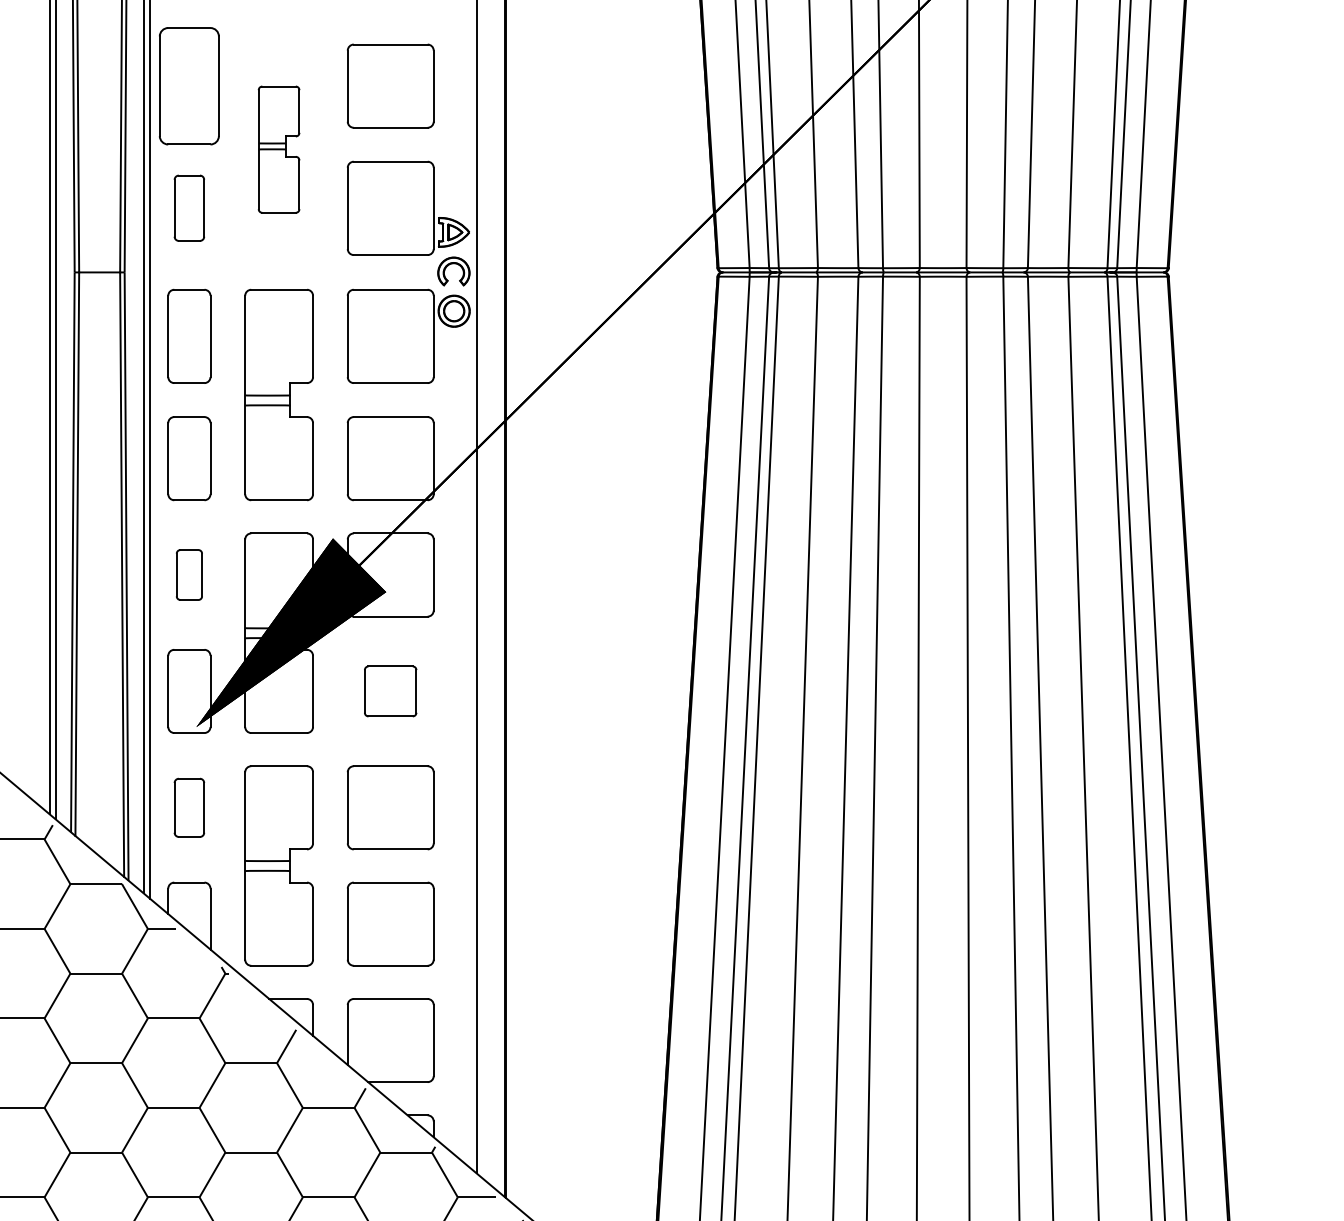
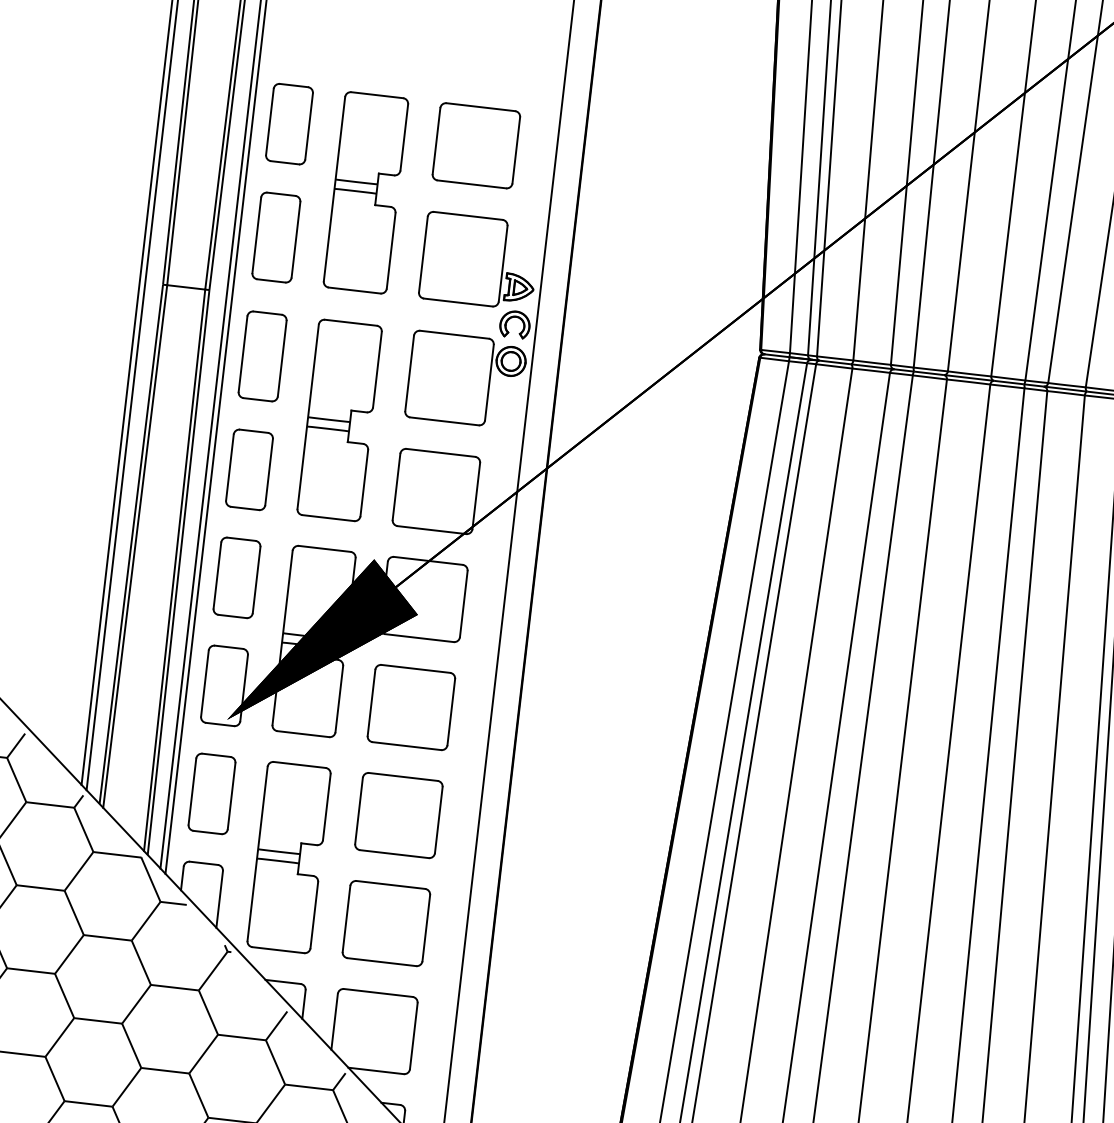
part: (189, 85) -> (289, 123), size x0.71
part: (278, 149) -> (365, 192), size x1.67
part: (189, 207) -> (276, 236), size x1.43
part: (189, 574) -> (237, 577), size x1.67
part: (390, 691) -> (411, 707), size x1.67
part: (189, 807) -> (212, 793), size x1.43

